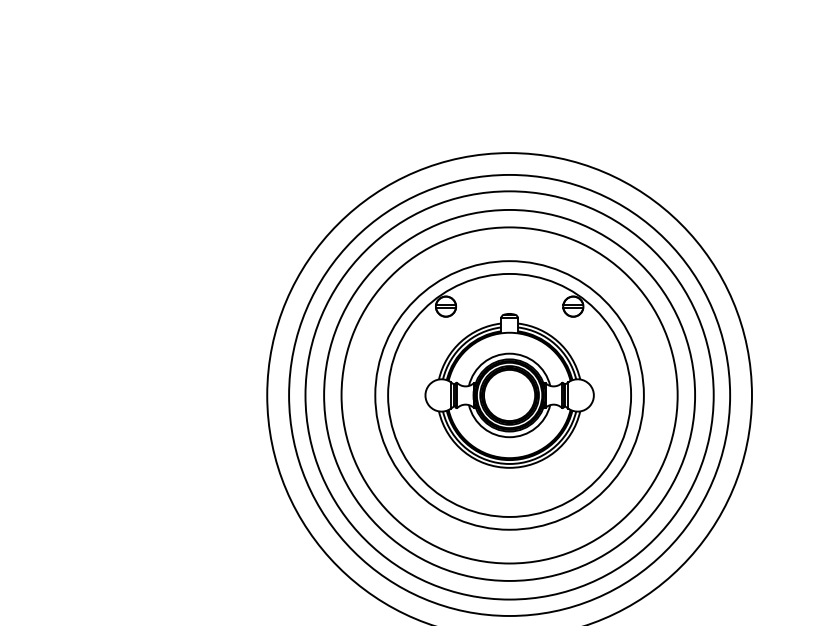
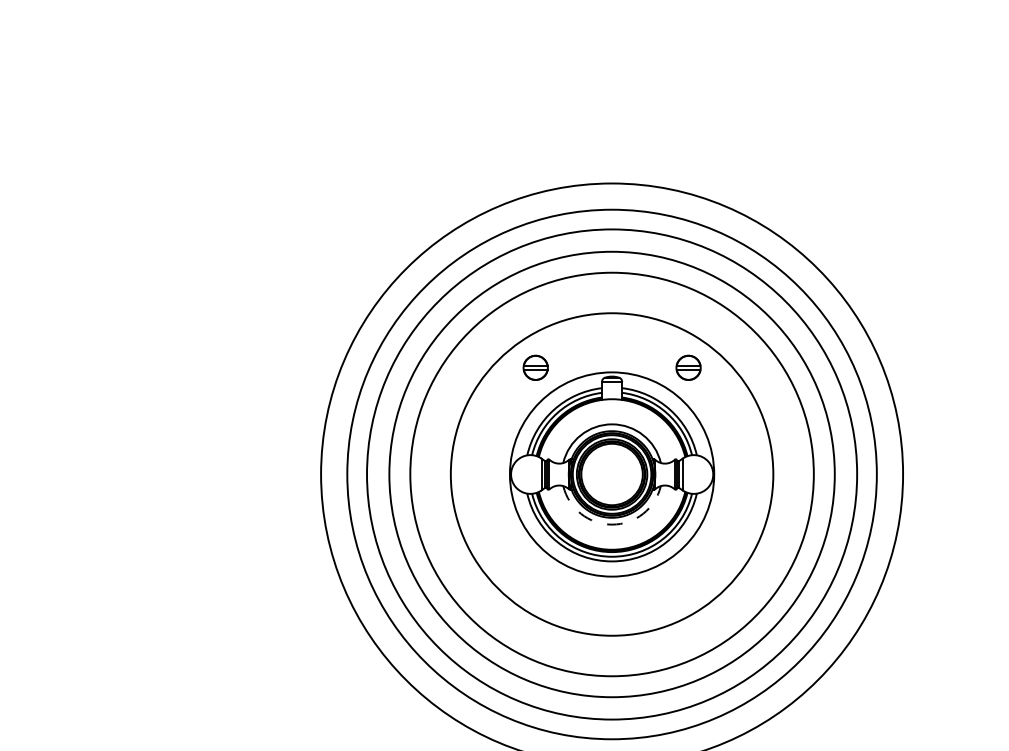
circle: (509, 395) -> (611, 474), size x0.7
arc: (509, 437) -> (612, 524), solid -> dashed

